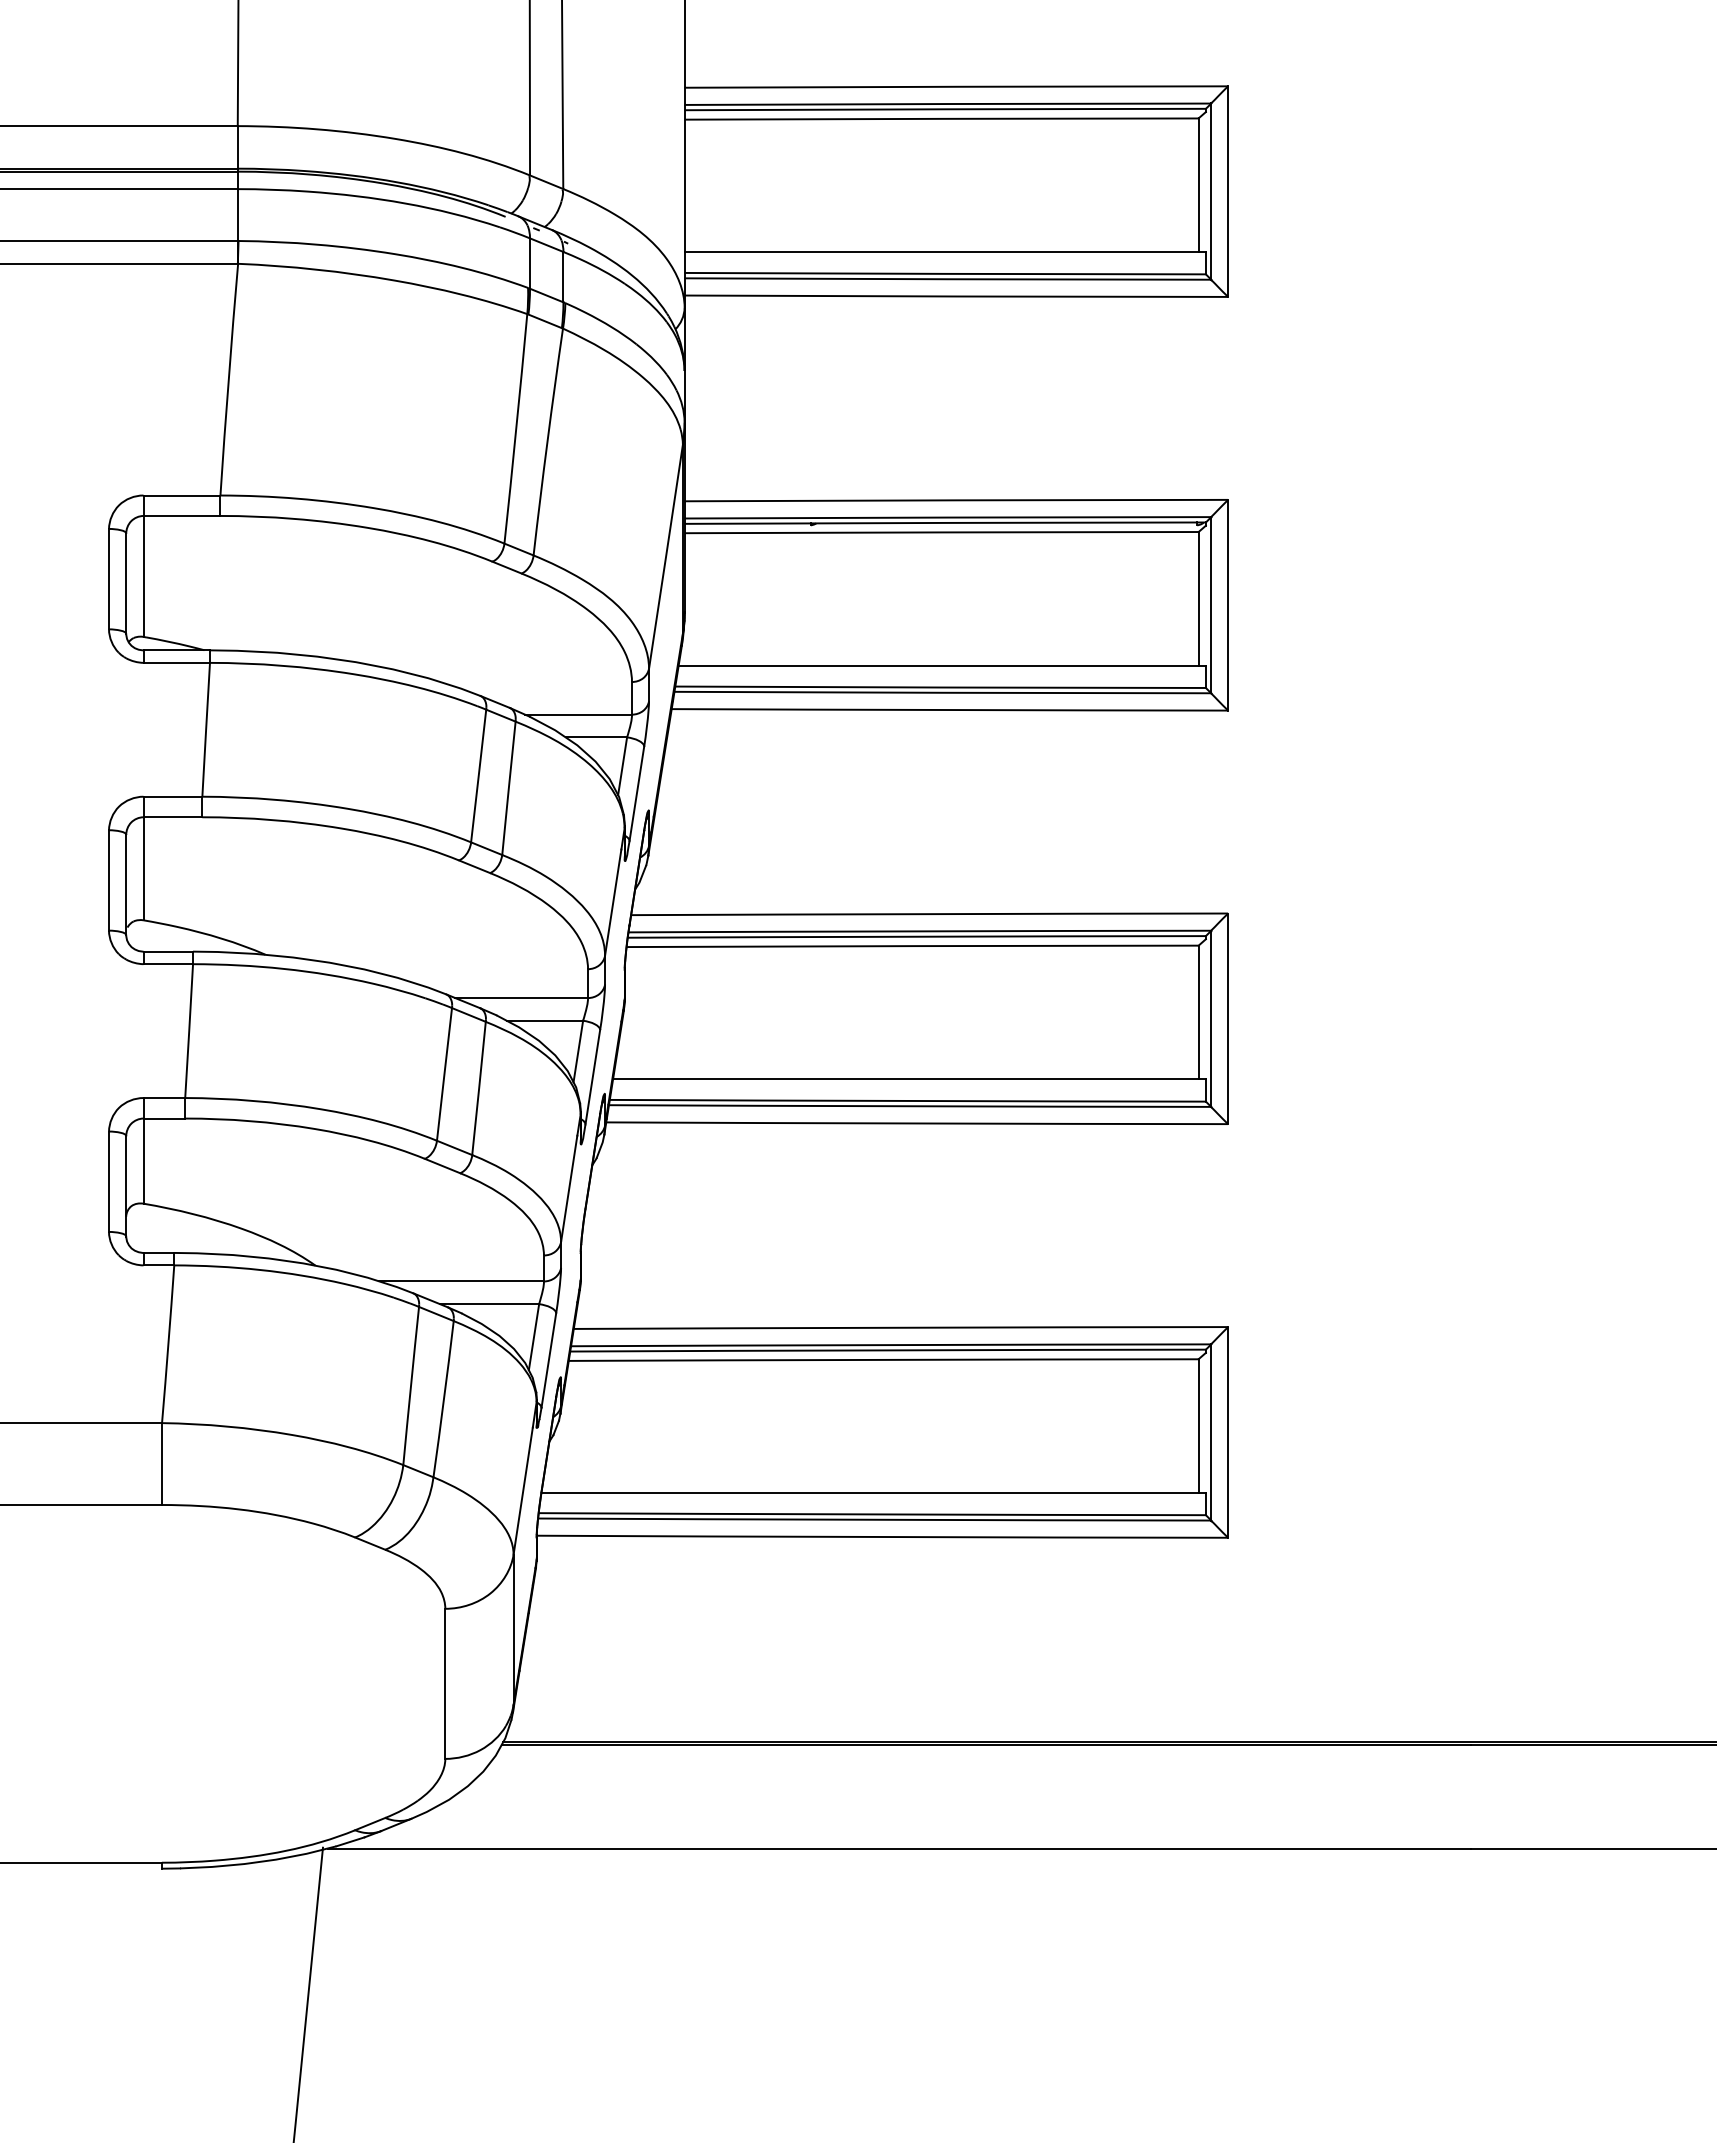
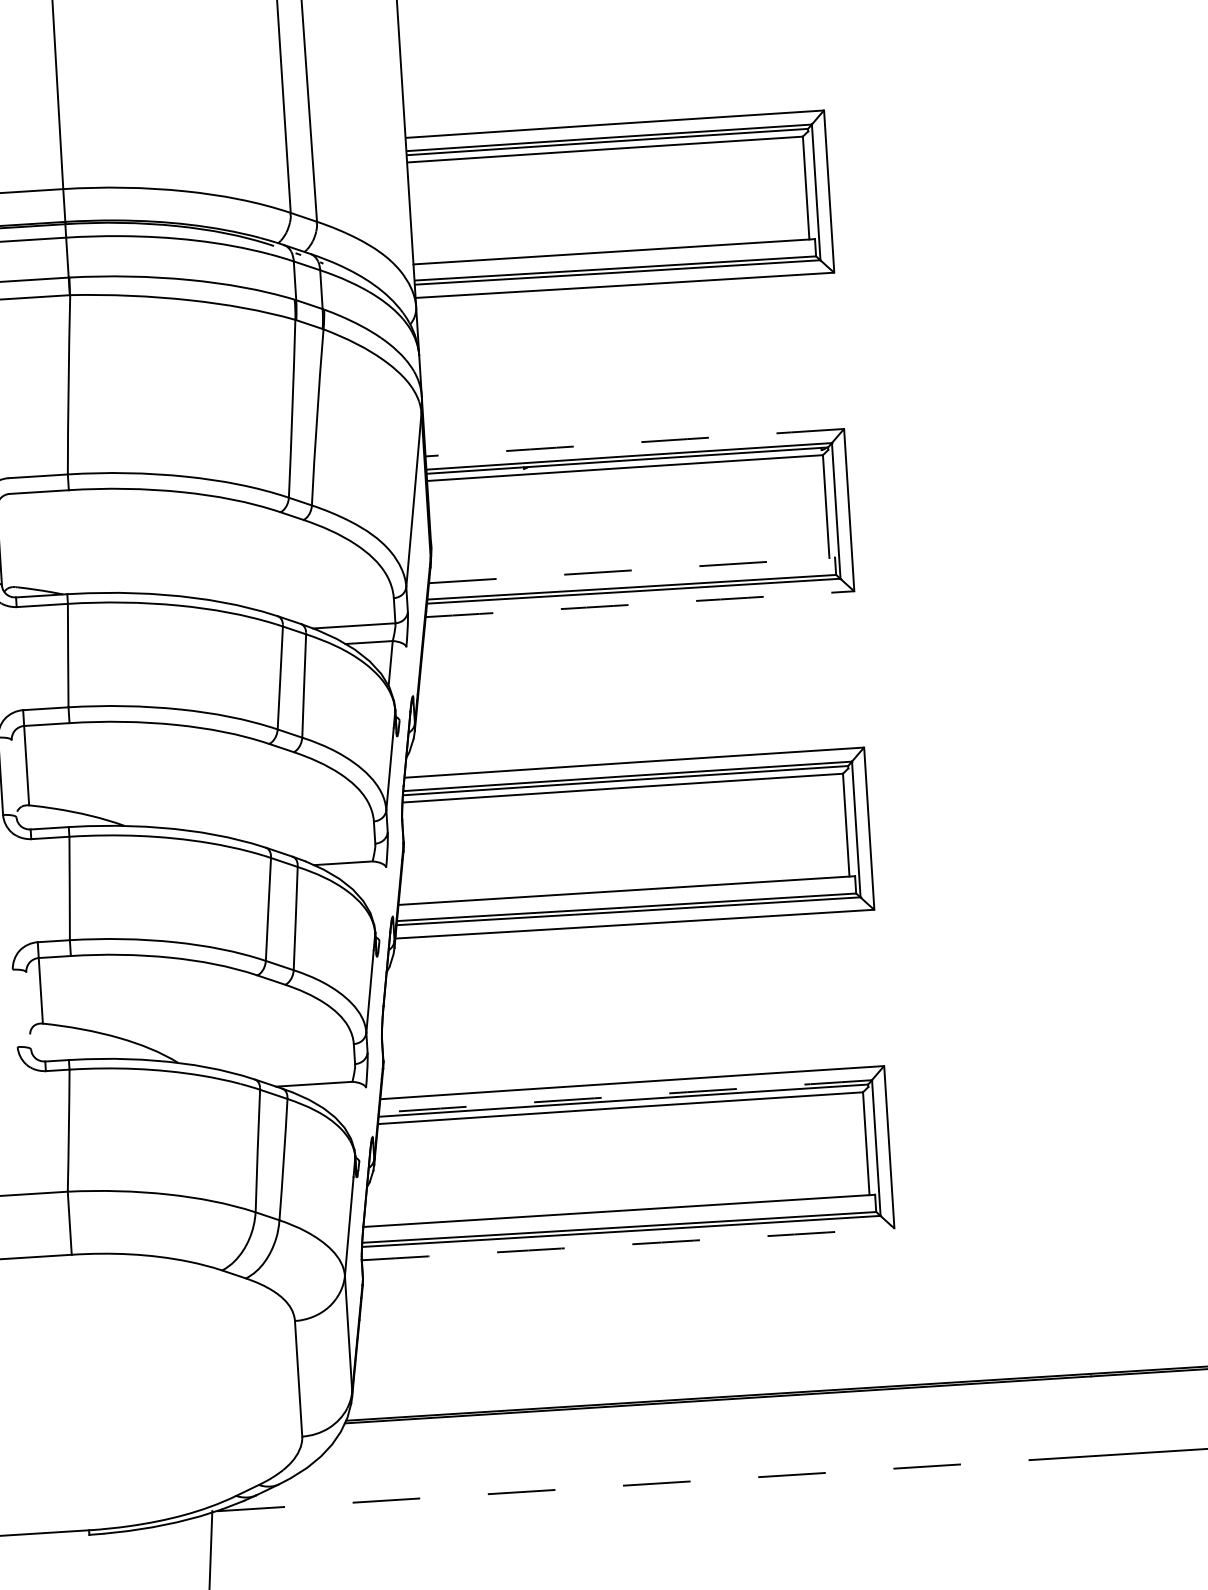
arc: (956, 500) -> (634, 442), solid -> dashed
line: (143, 565) -> (11, 532), removed
line: (942, 665) -> (632, 570), solid -> dashed
arc: (949, 710) -> (639, 604), solid -> dashed
line: (636, 793) -> (402, 683), removed
line: (126, 885) -> (14, 779), removed
line: (521, 998) -> (324, 847), removed
line: (578, 1051) -> (370, 885), removed
line: (592, 1077) -> (382, 904), removed
line: (109, 1181) -> (15, 1008), removed
line: (126, 1186) -> (28, 1011), removed
line: (461, 1281) -> (291, 1068), removed
line: (533, 1337) -> (349, 1107), removed
arc: (891, 1345) -> (625, 1096), solid -> dashed
line: (548, 1360) -> (362, 1124), removed
arc: (882, 1537) -> (628, 1244), solid -> dashed
line: (898, 1848) -> (655, 1483), solid -> dashed

